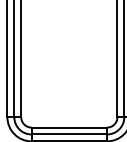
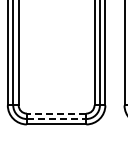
line: (69, 127) -> (56, 113), solid -> dashed
line: (69, 135) -> (56, 119), solid -> dashed

